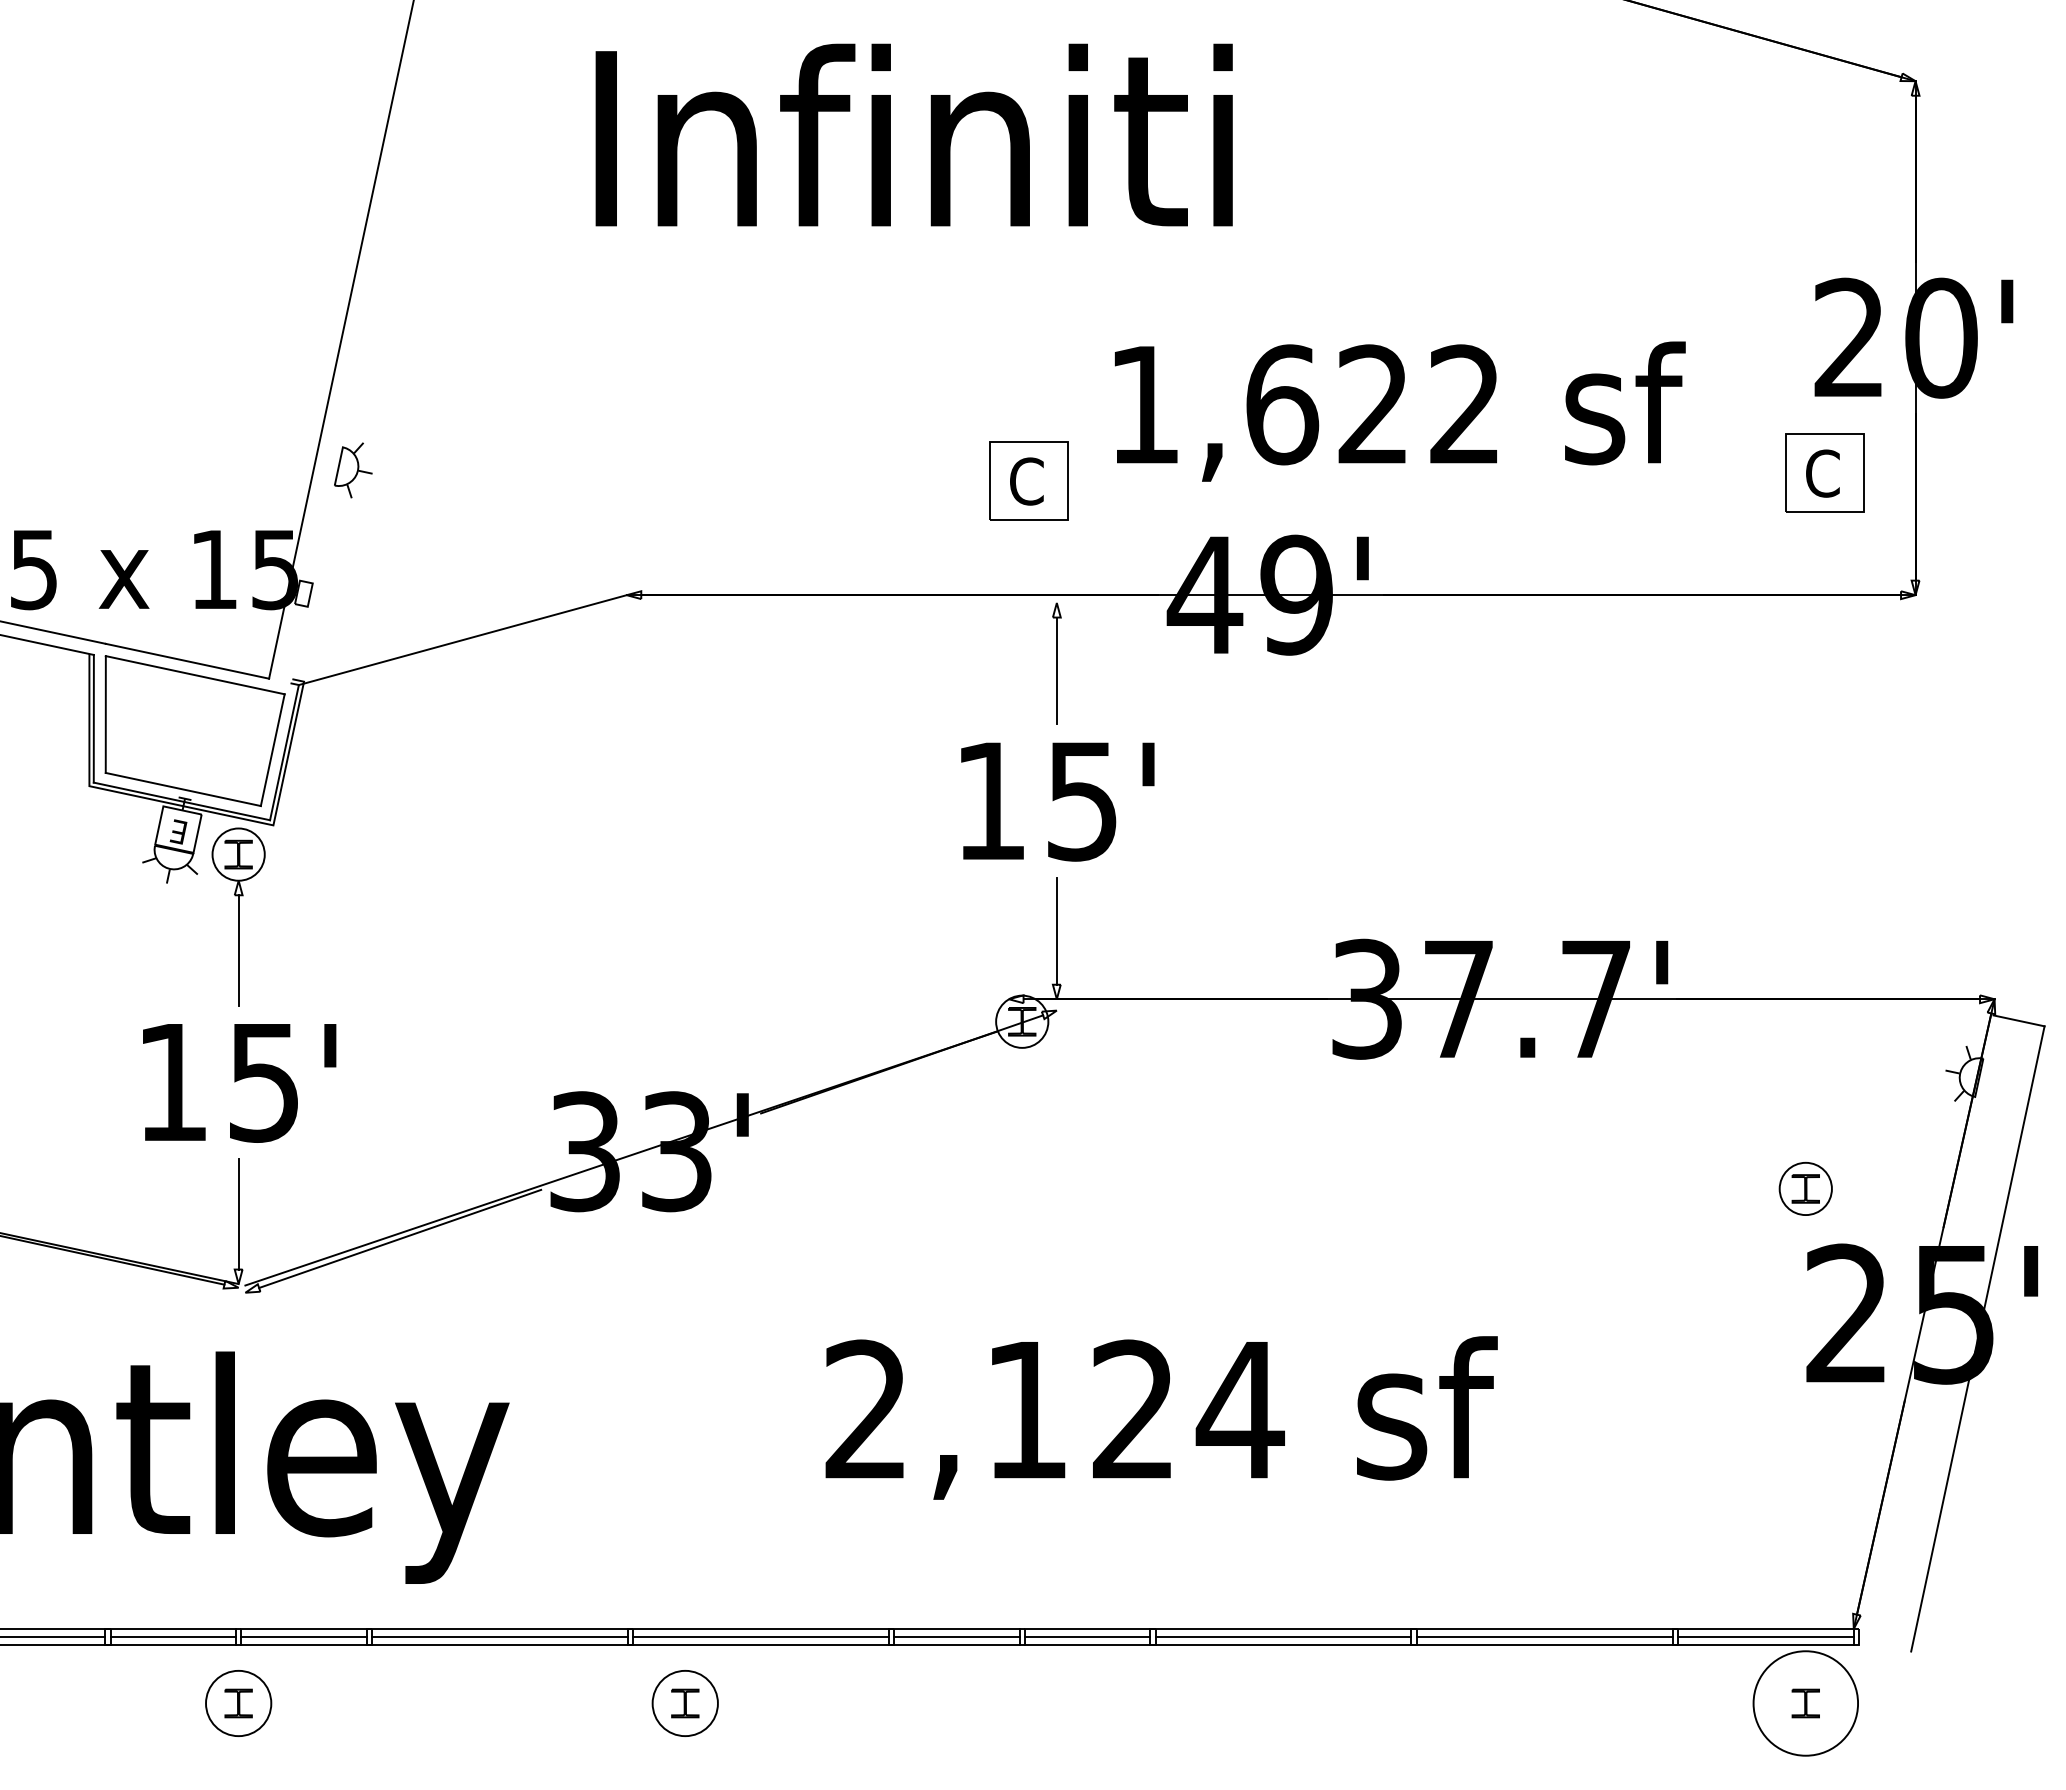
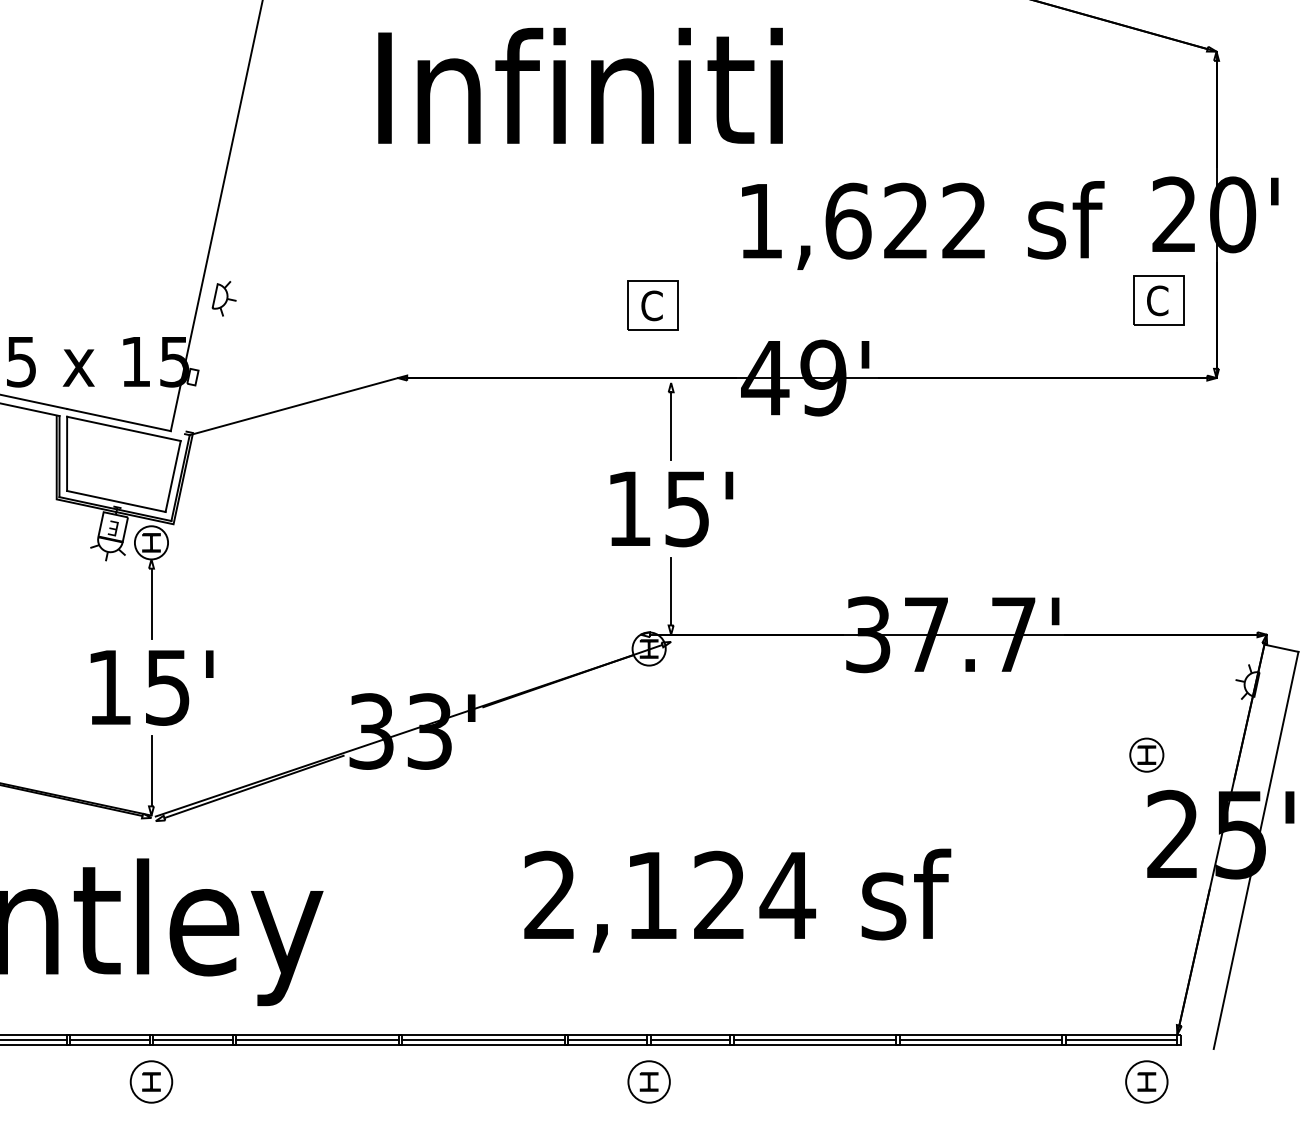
text: (1400, 411) -> (923, 225), moved
part: (684, 1702) -> (648, 1081), moved
circle: (1805, 1702) -> (1146, 1081), size x0.62

